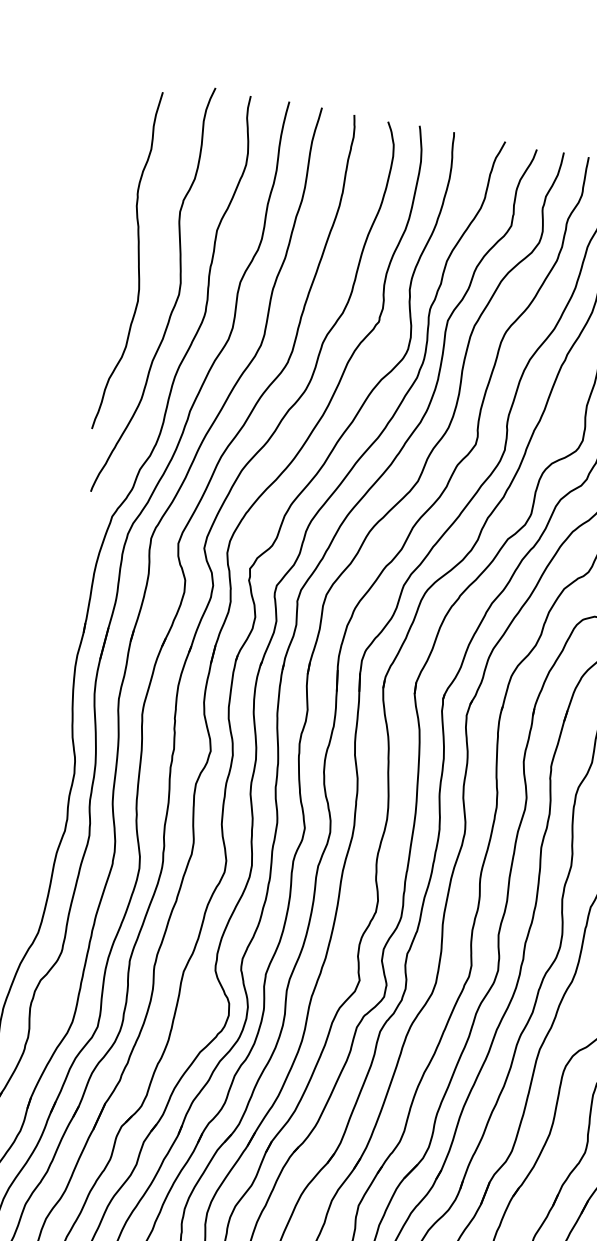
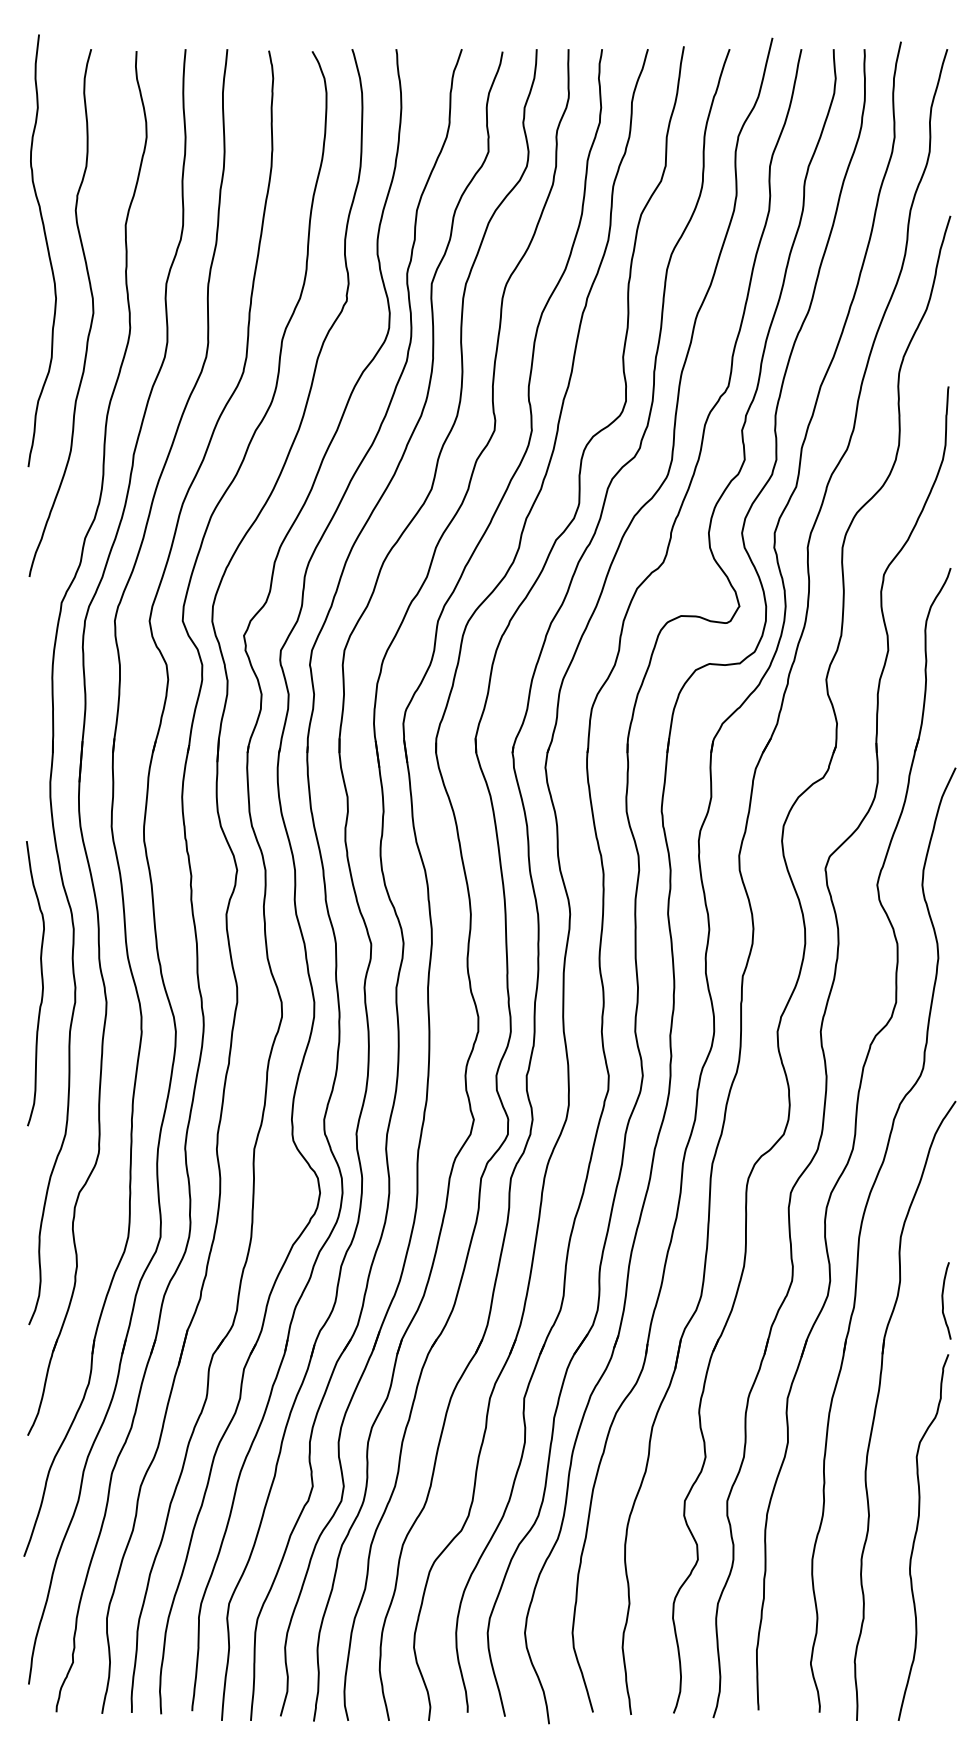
curve: (137, 259) -> (46, 247), moved
curve: (41, 811) -> (41, 983), added

